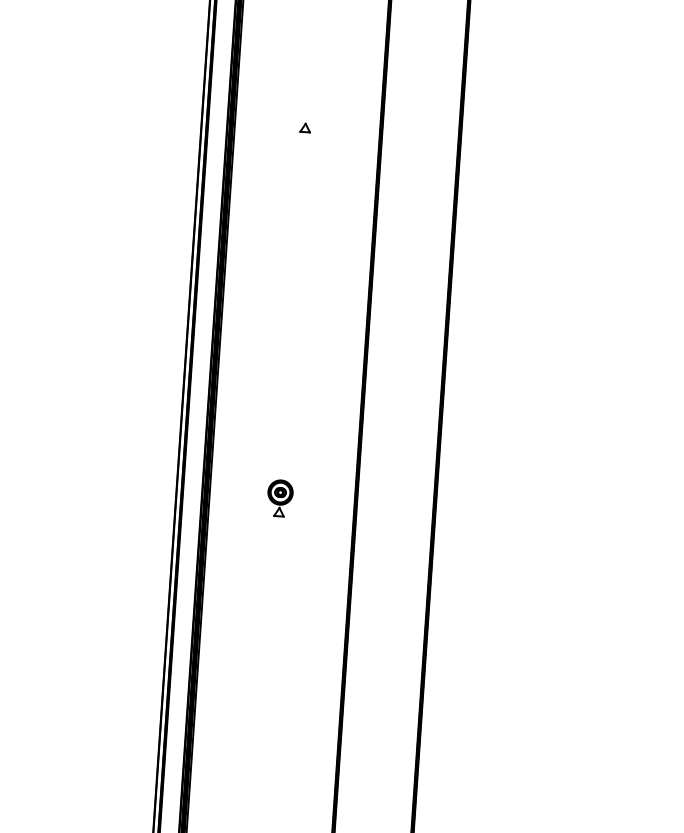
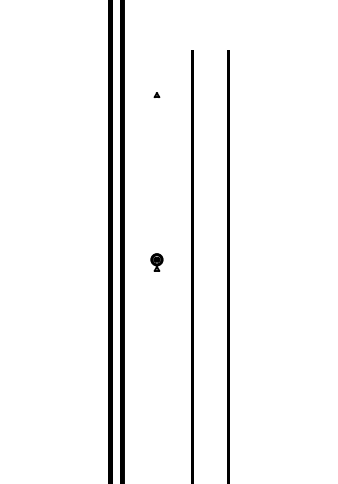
part: (304, 126) -> (156, 94), moved
part: (279, 498) -> (156, 262), moved

